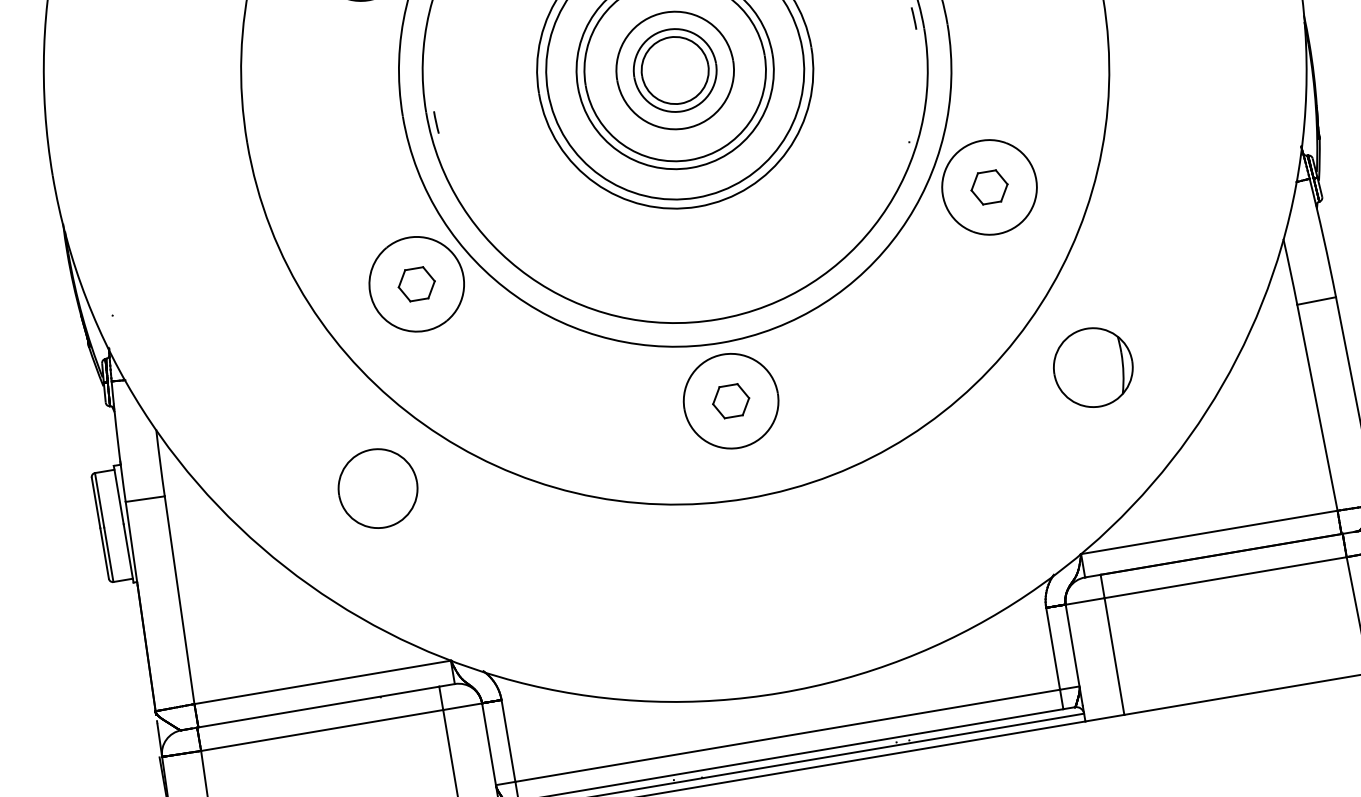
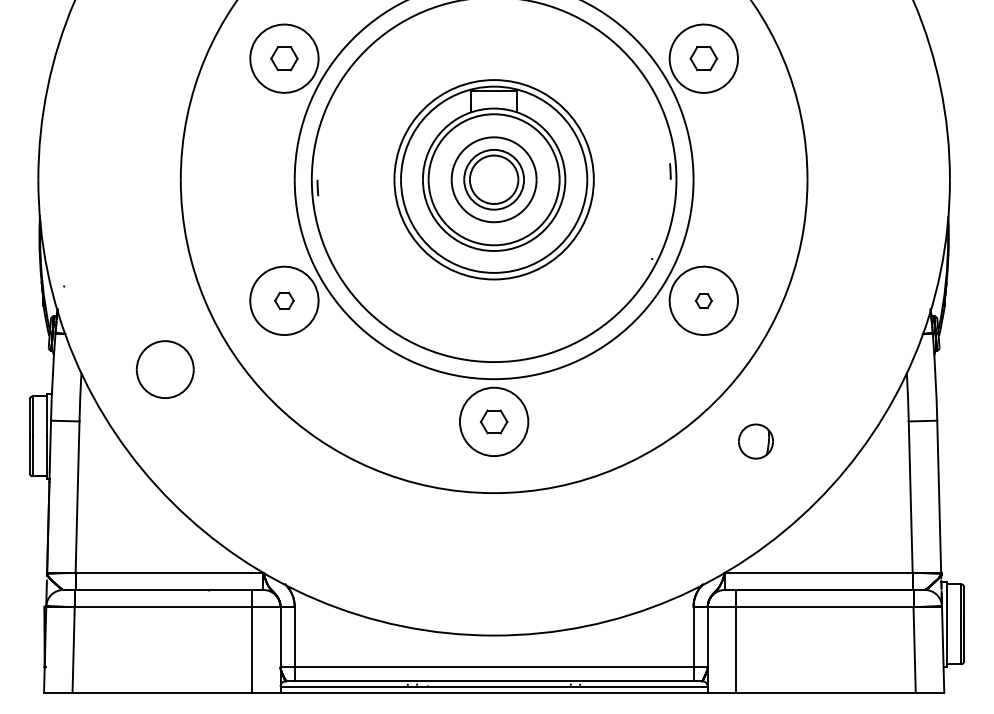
part: (989, 187) -> (703, 300), size x0.6
part: (416, 283) -> (284, 300), size x0.7
part: (1092, 367) -> (755, 441), size x0.6
part: (376, 488) -> (164, 369), moved

